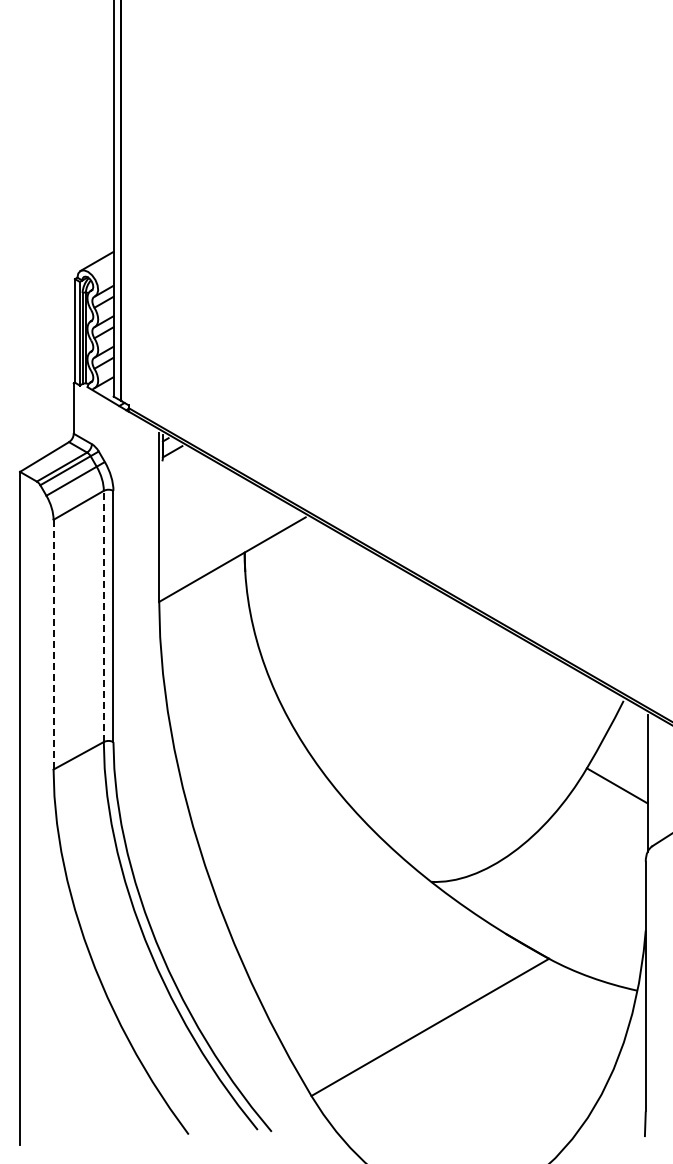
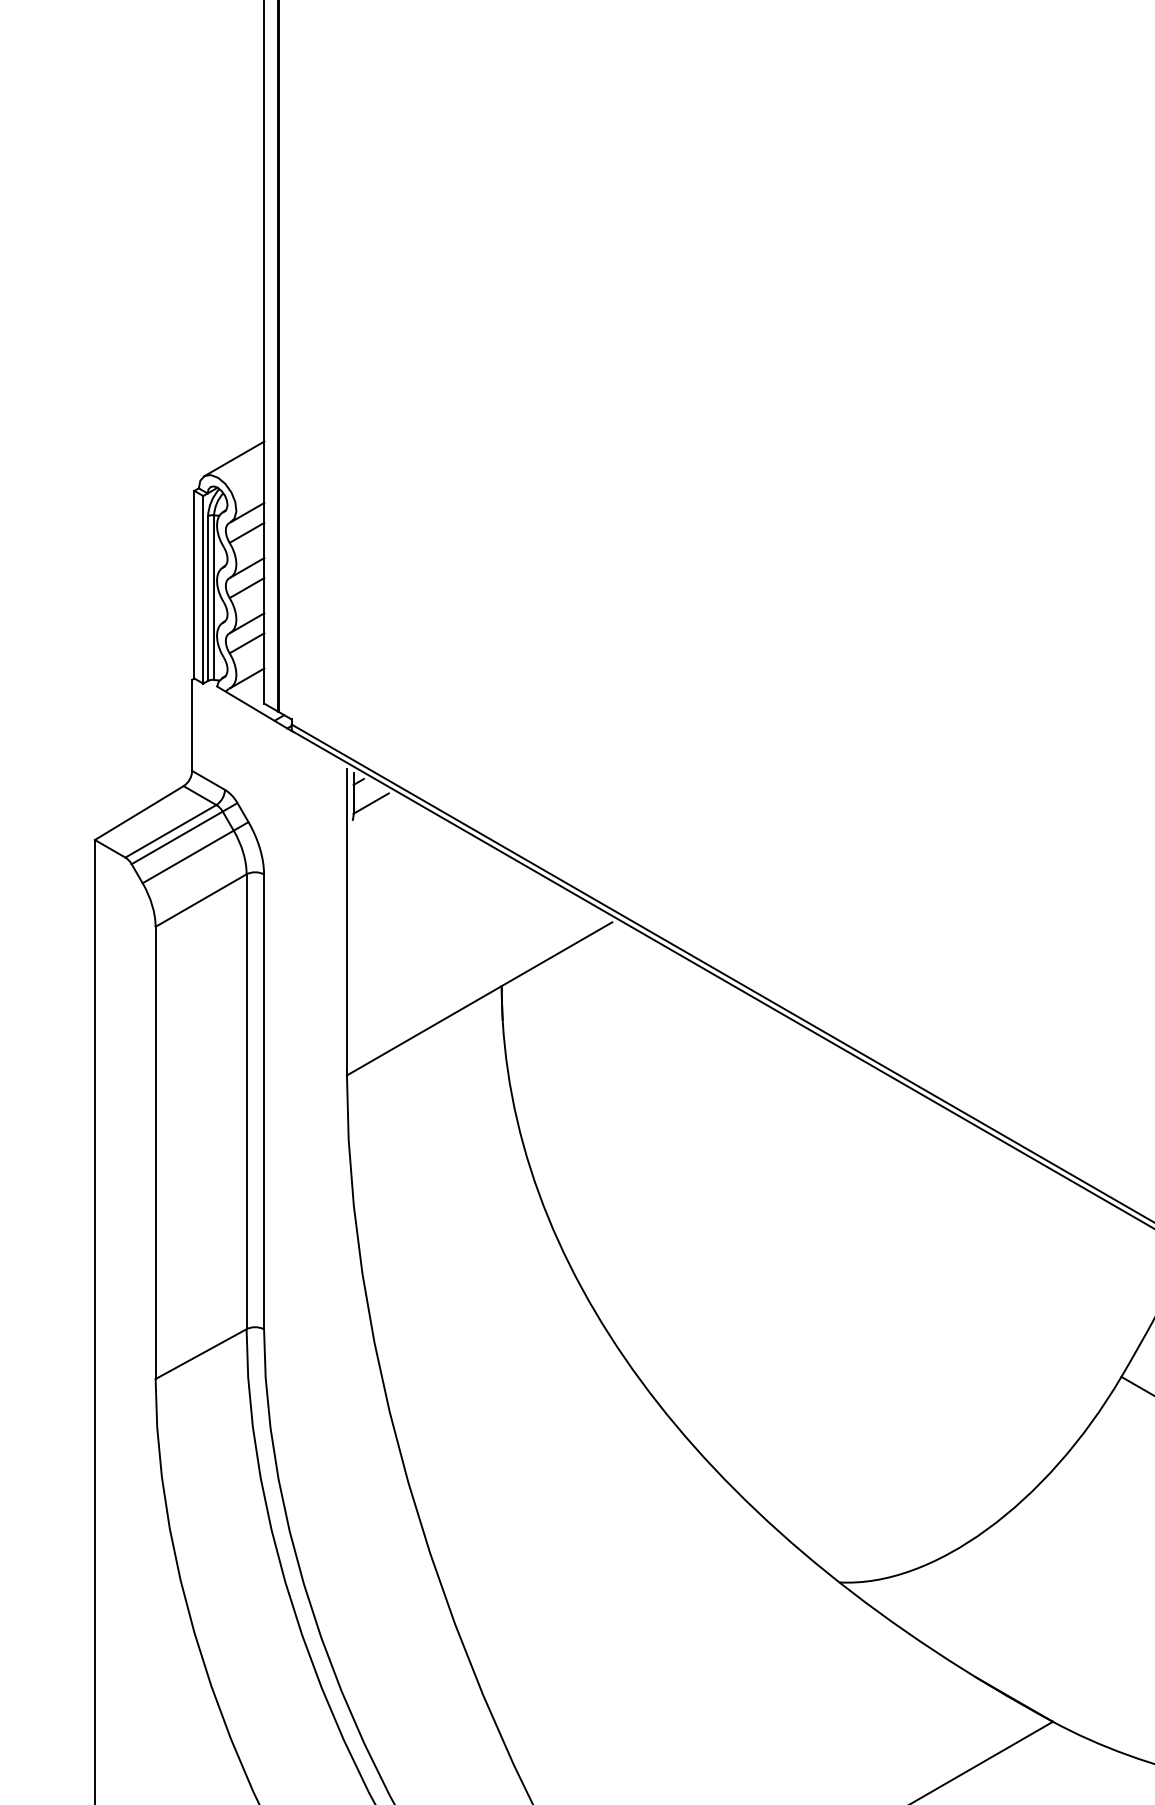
line: (103, 616) -> (246, 1101), dashed -> solid
line: (53, 644) -> (155, 1152), dashed -> solid

